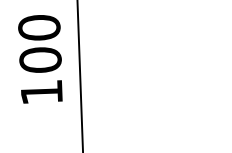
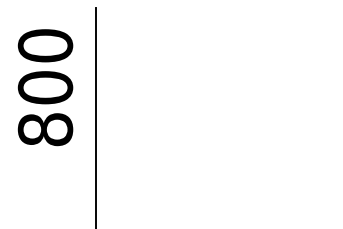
text: (41, 92) -> (45, 129), 100 -> 800

